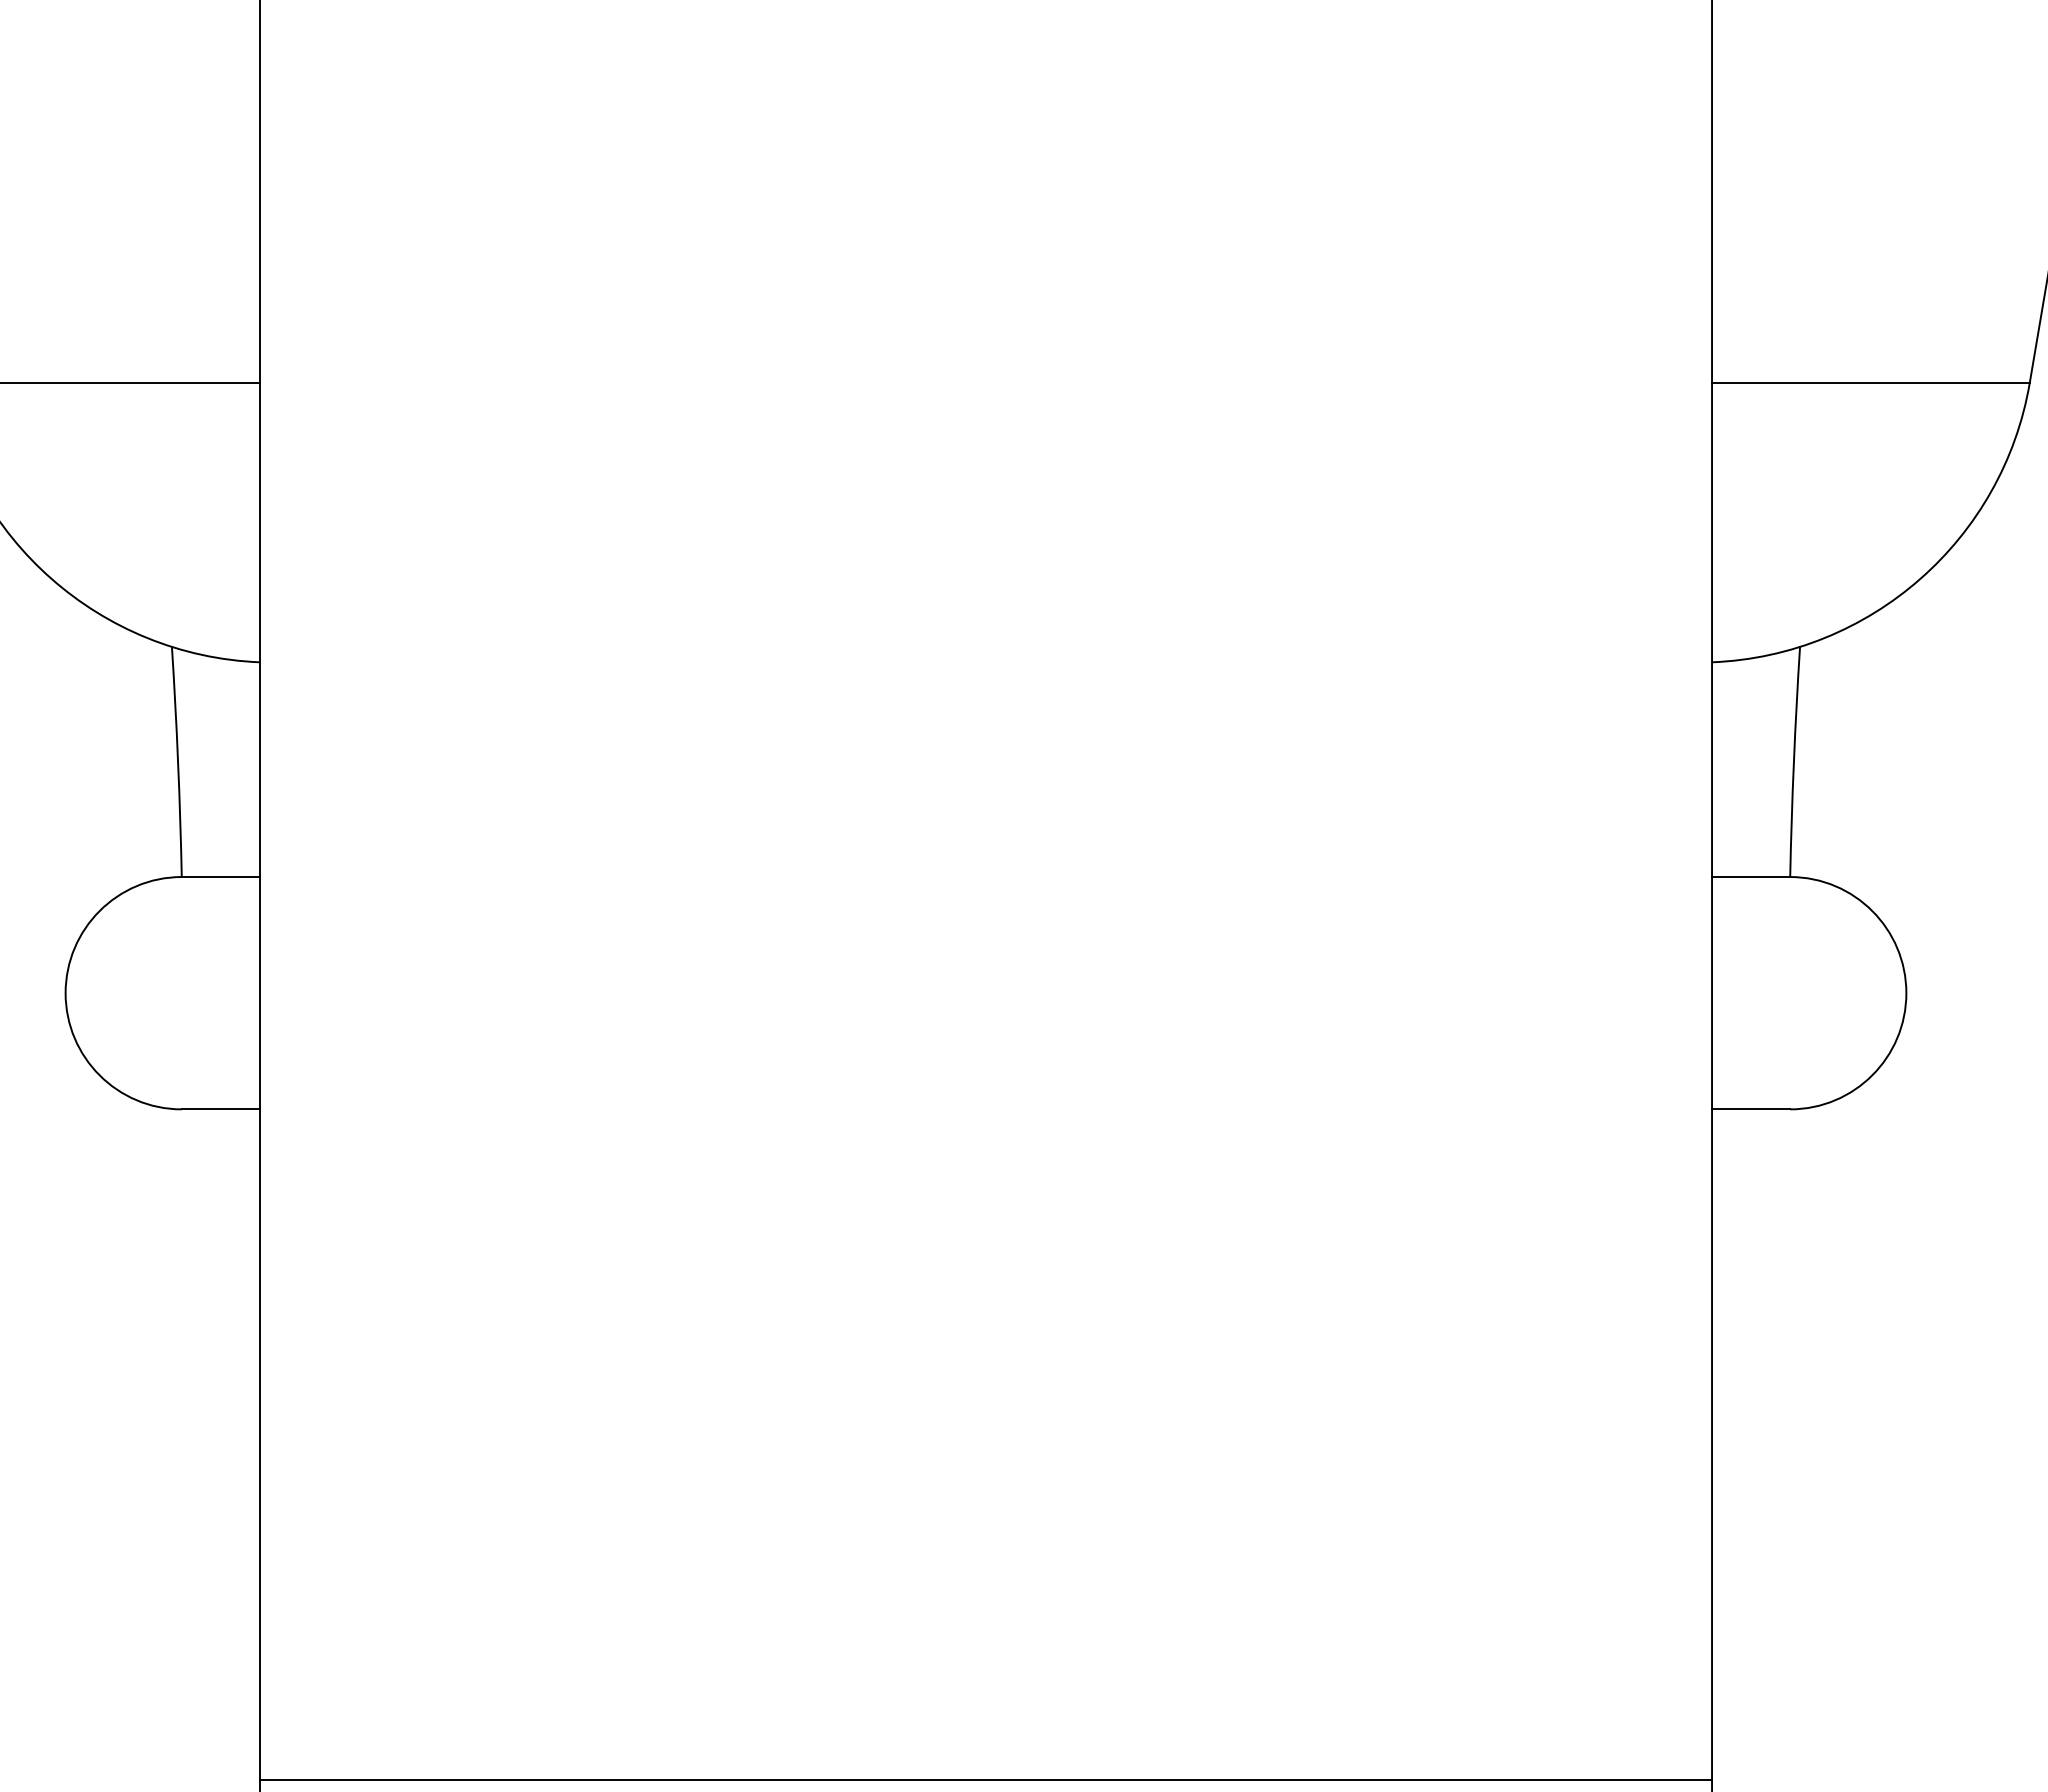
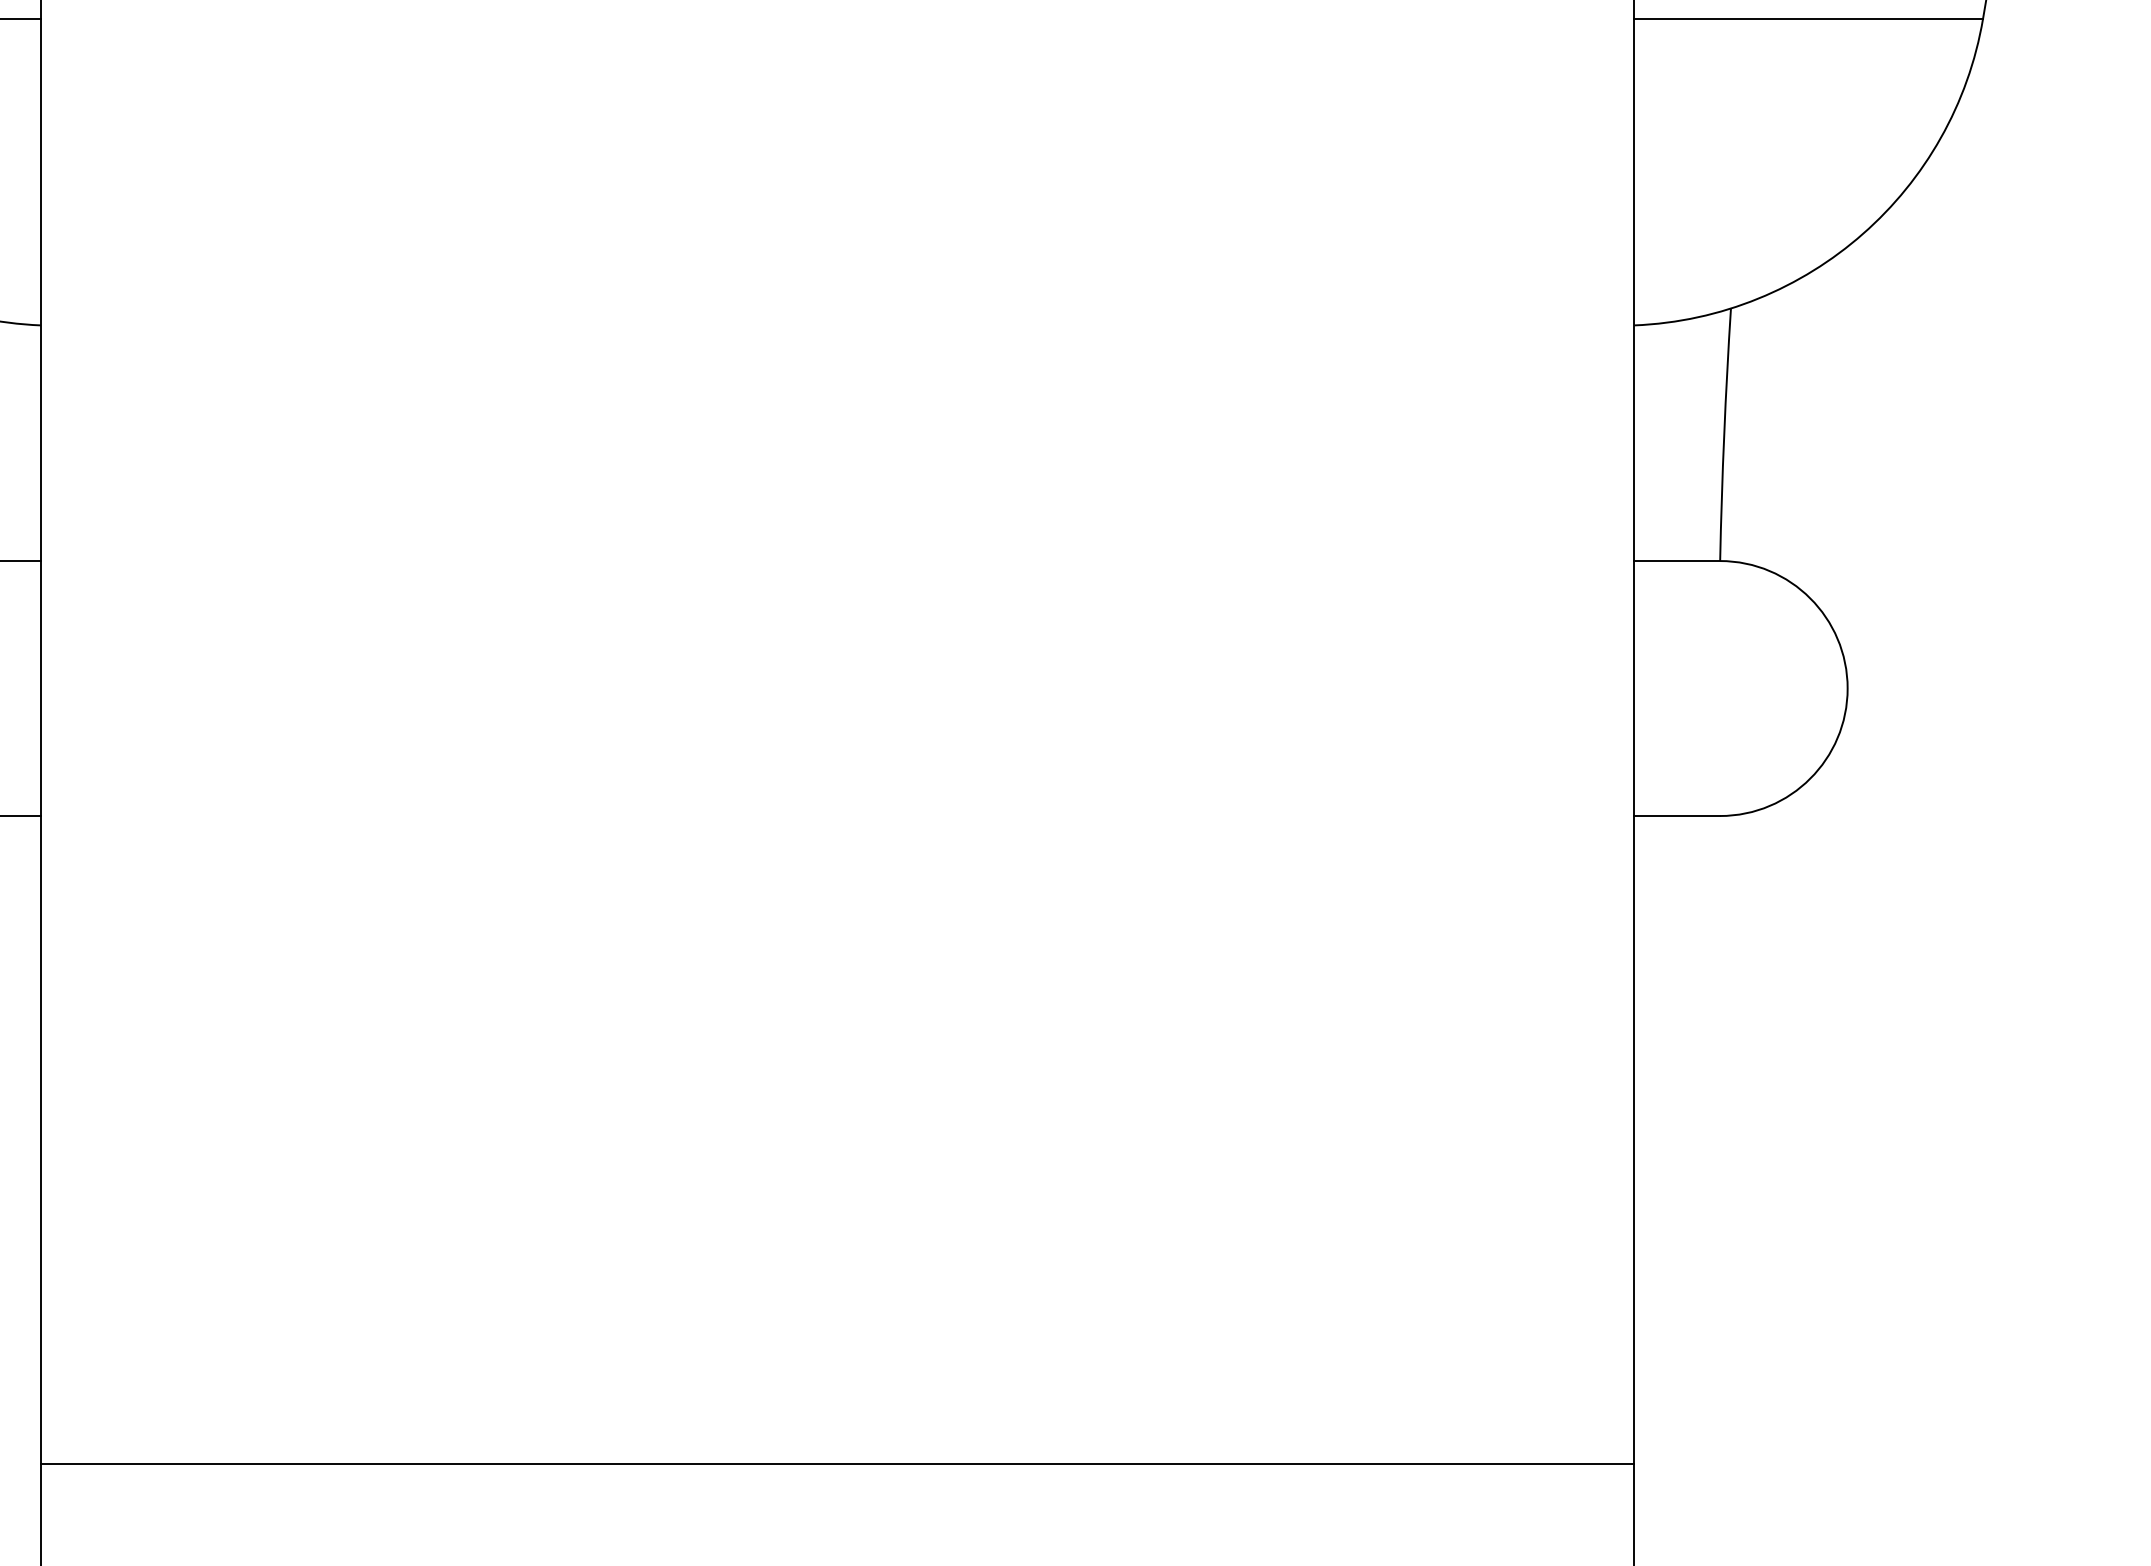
line: (985, 1779) -> (837, 1463), moved

